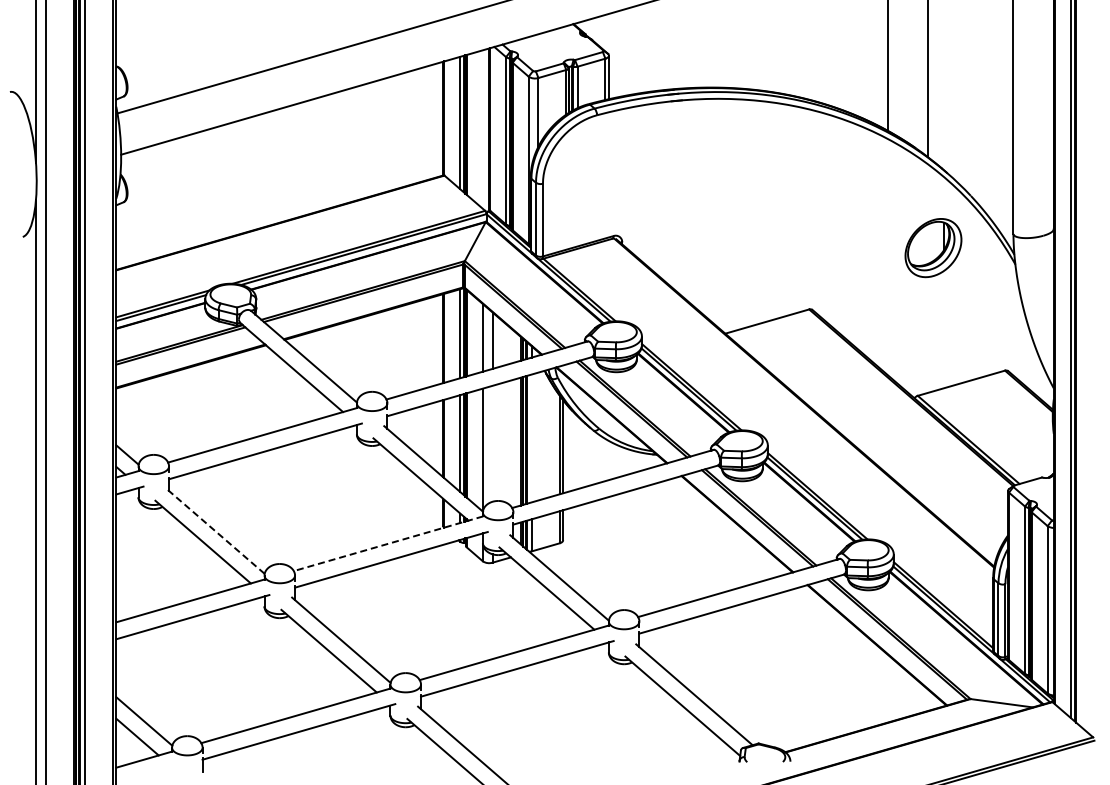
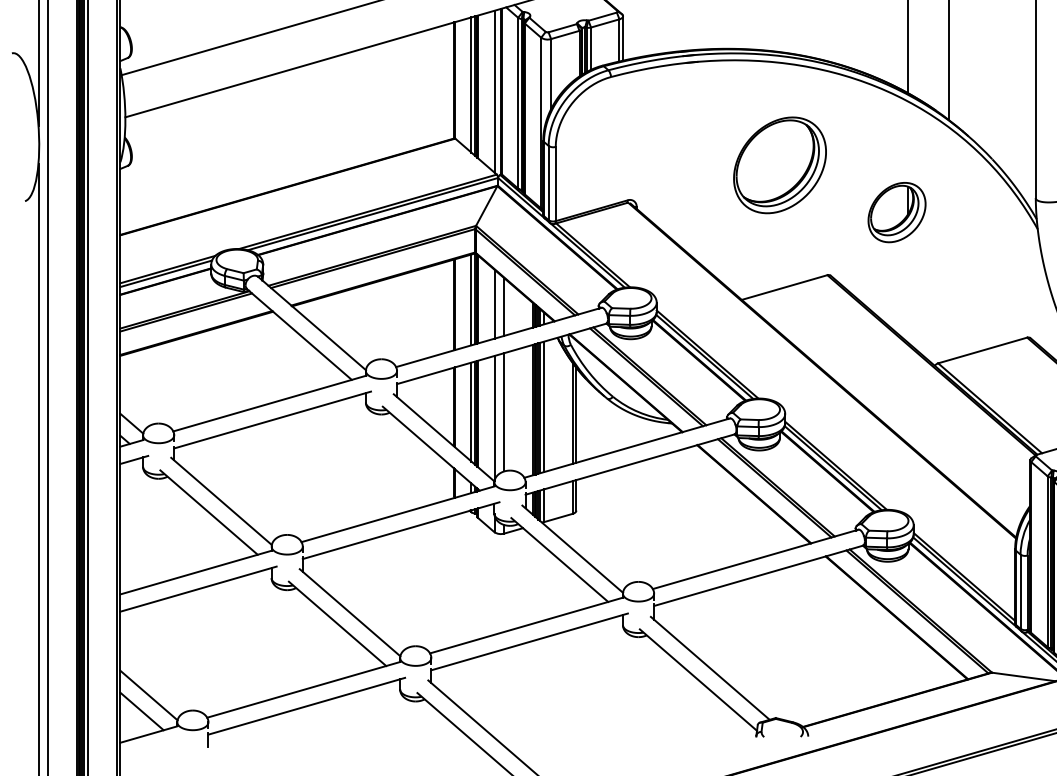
line: (482, 129) -> (494, 91), added
part: (762, 201) -> (779, 165), added
part: (933, 248) -> (897, 213), moved
line: (531, 438) -> (544, 406), added
line: (492, 443) -> (504, 411), added
line: (215, 530) -> (221, 500), dashed -> solid
line: (388, 543) -> (398, 513), dashed -> solid

